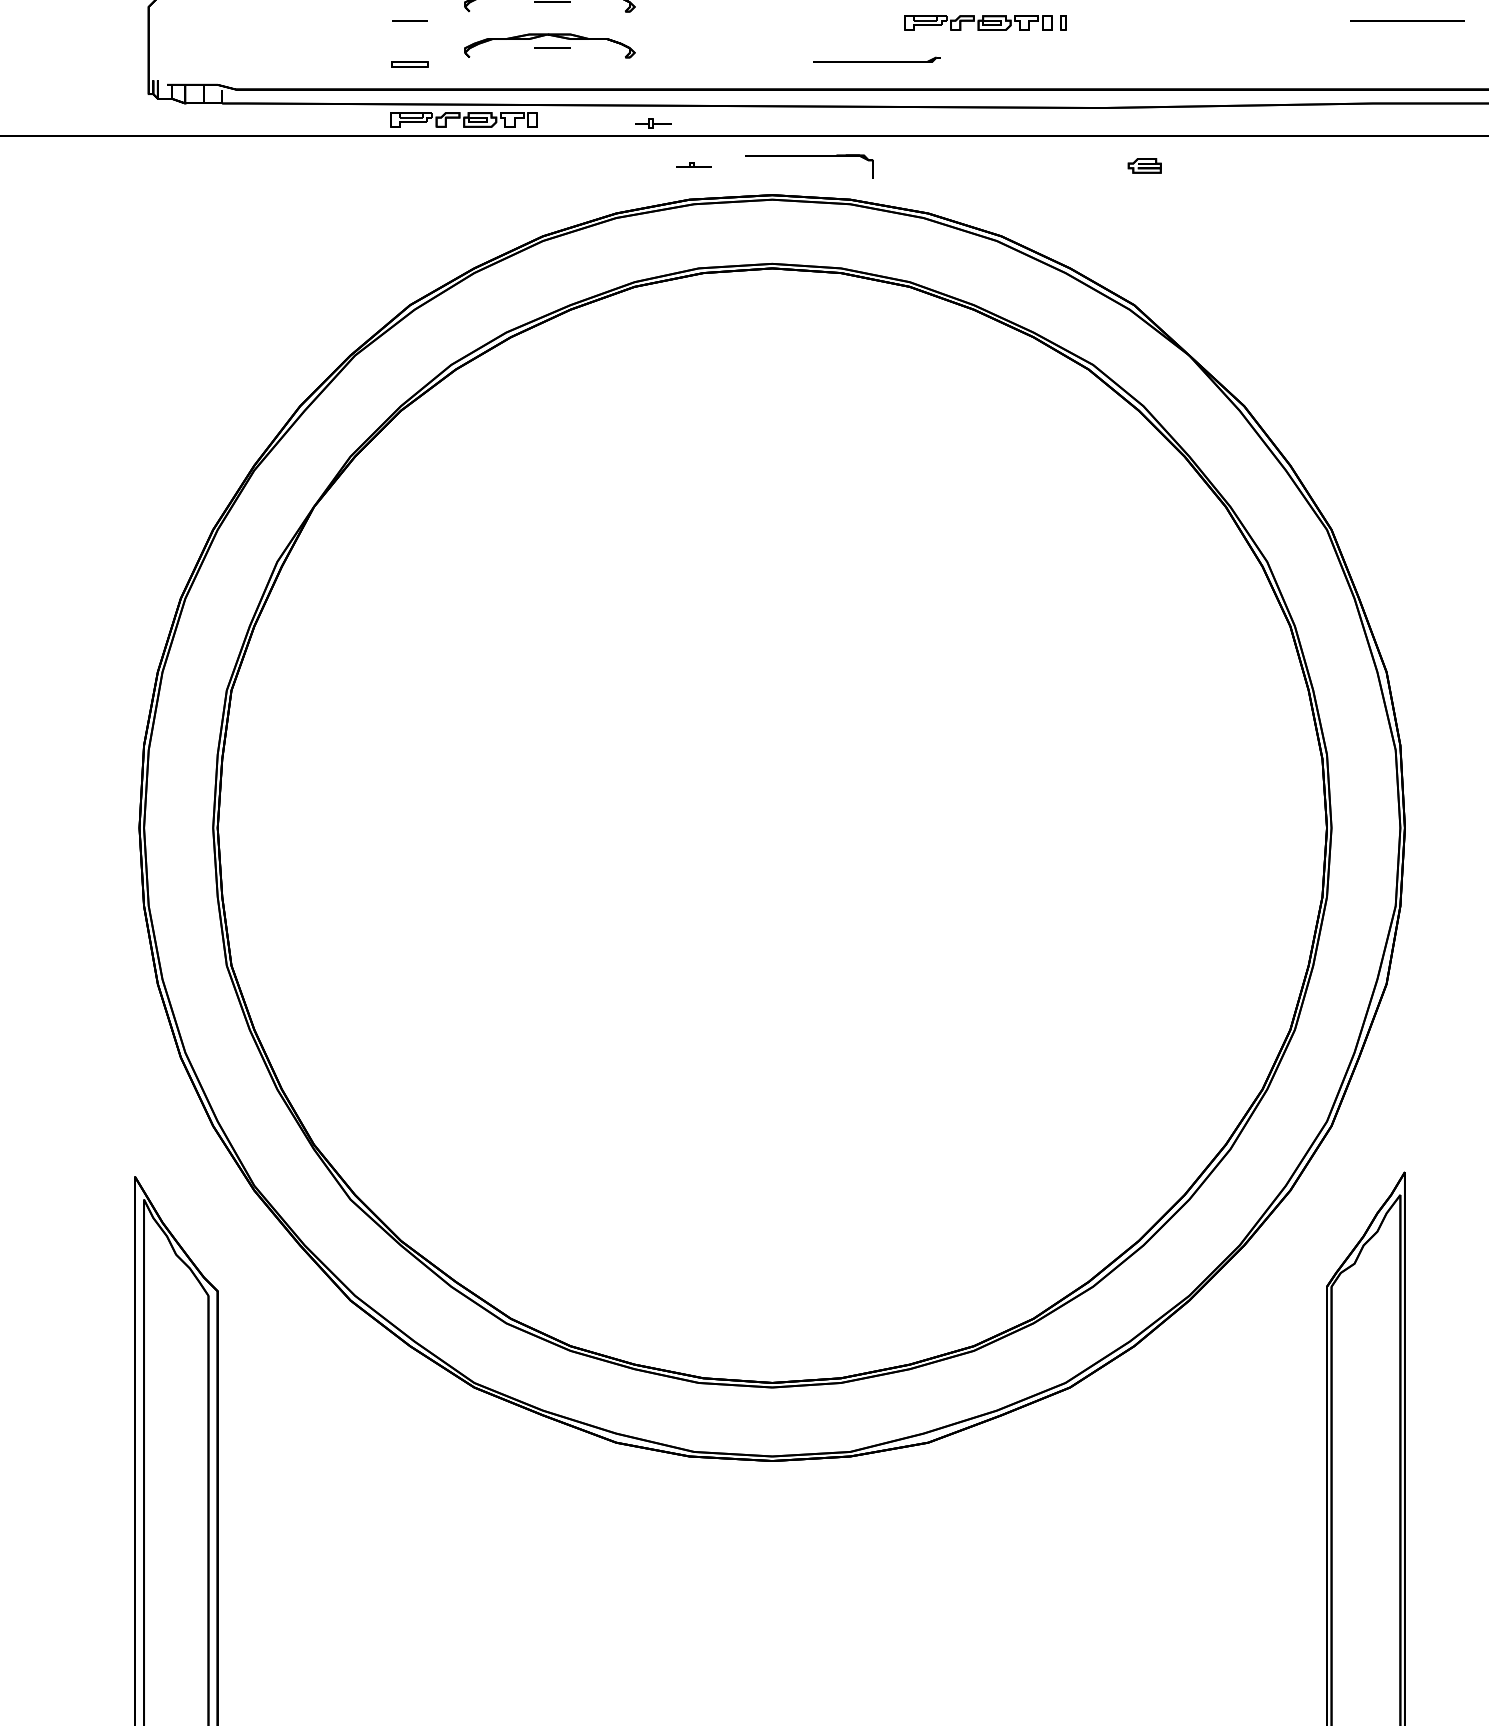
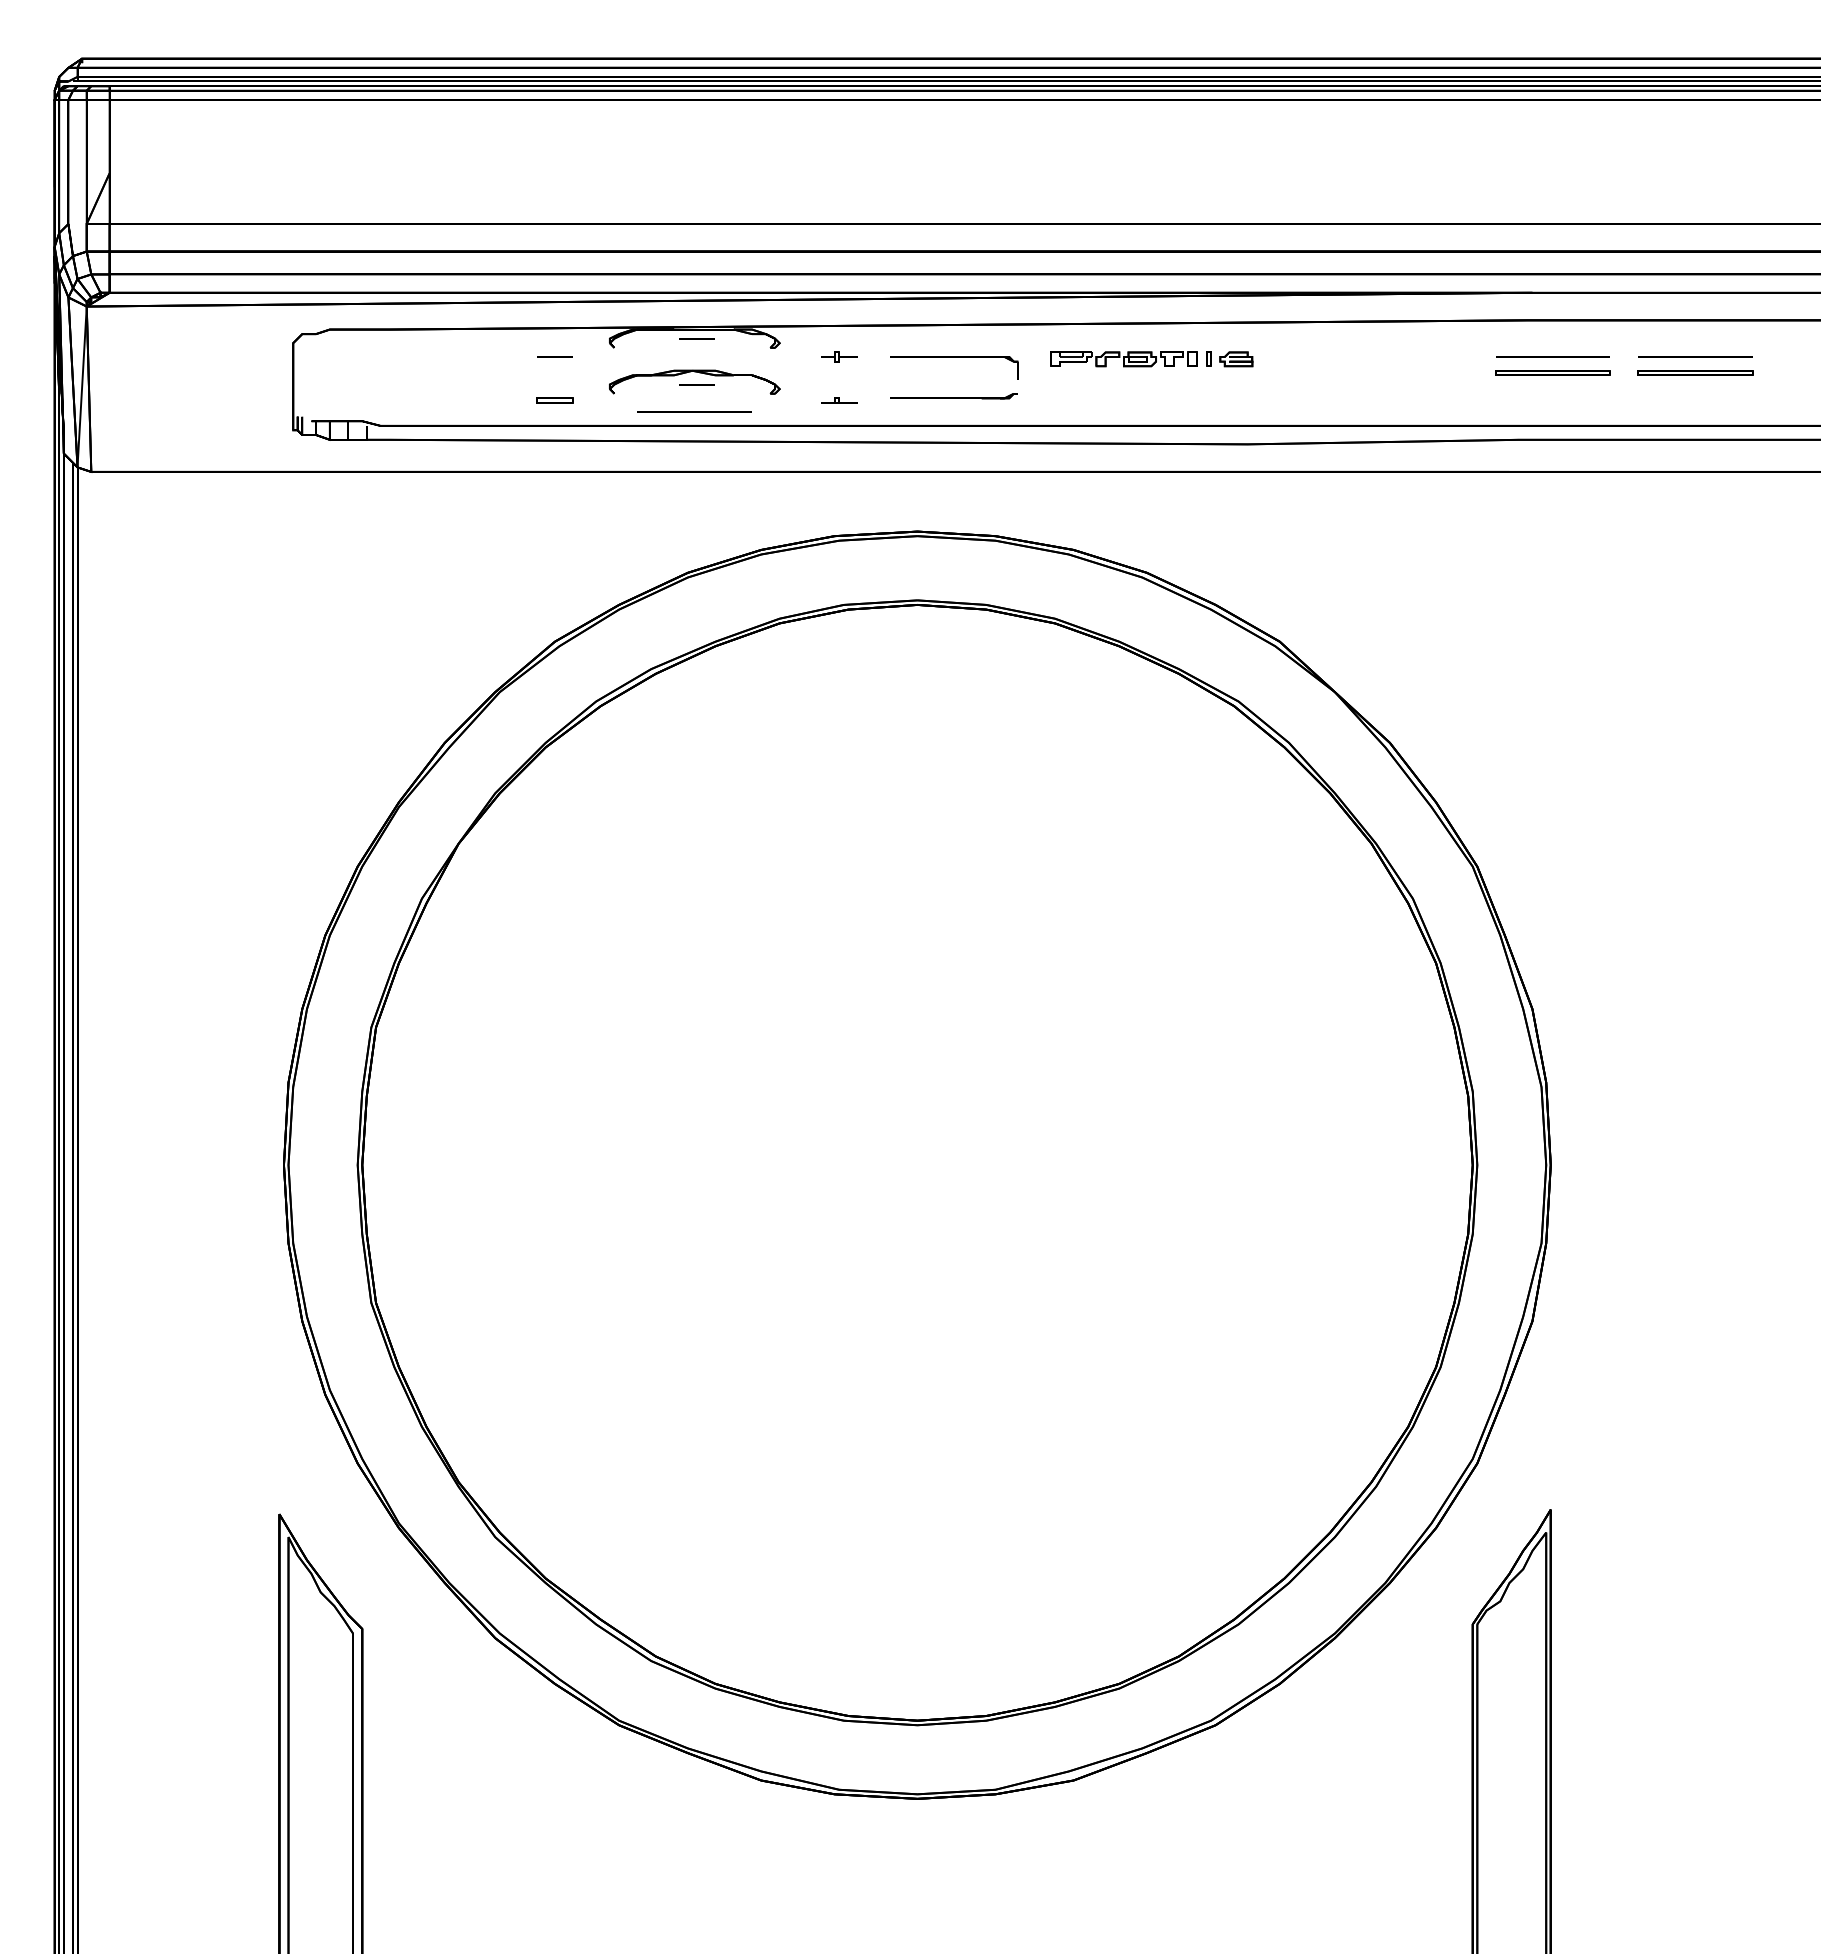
part: (1406, 36) -> (1552, 372), added
part: (876, 60) -> (953, 396), moved
line: (549, 75) -> (694, 411), added
part: (463, 120) -> (608, 456), removed
part: (653, 123) -> (839, 356), moved
part: (809, 156) -> (954, 357), moved
part: (694, 165) -> (839, 400), moved
part: (1144, 166) -> (1236, 359), moved

